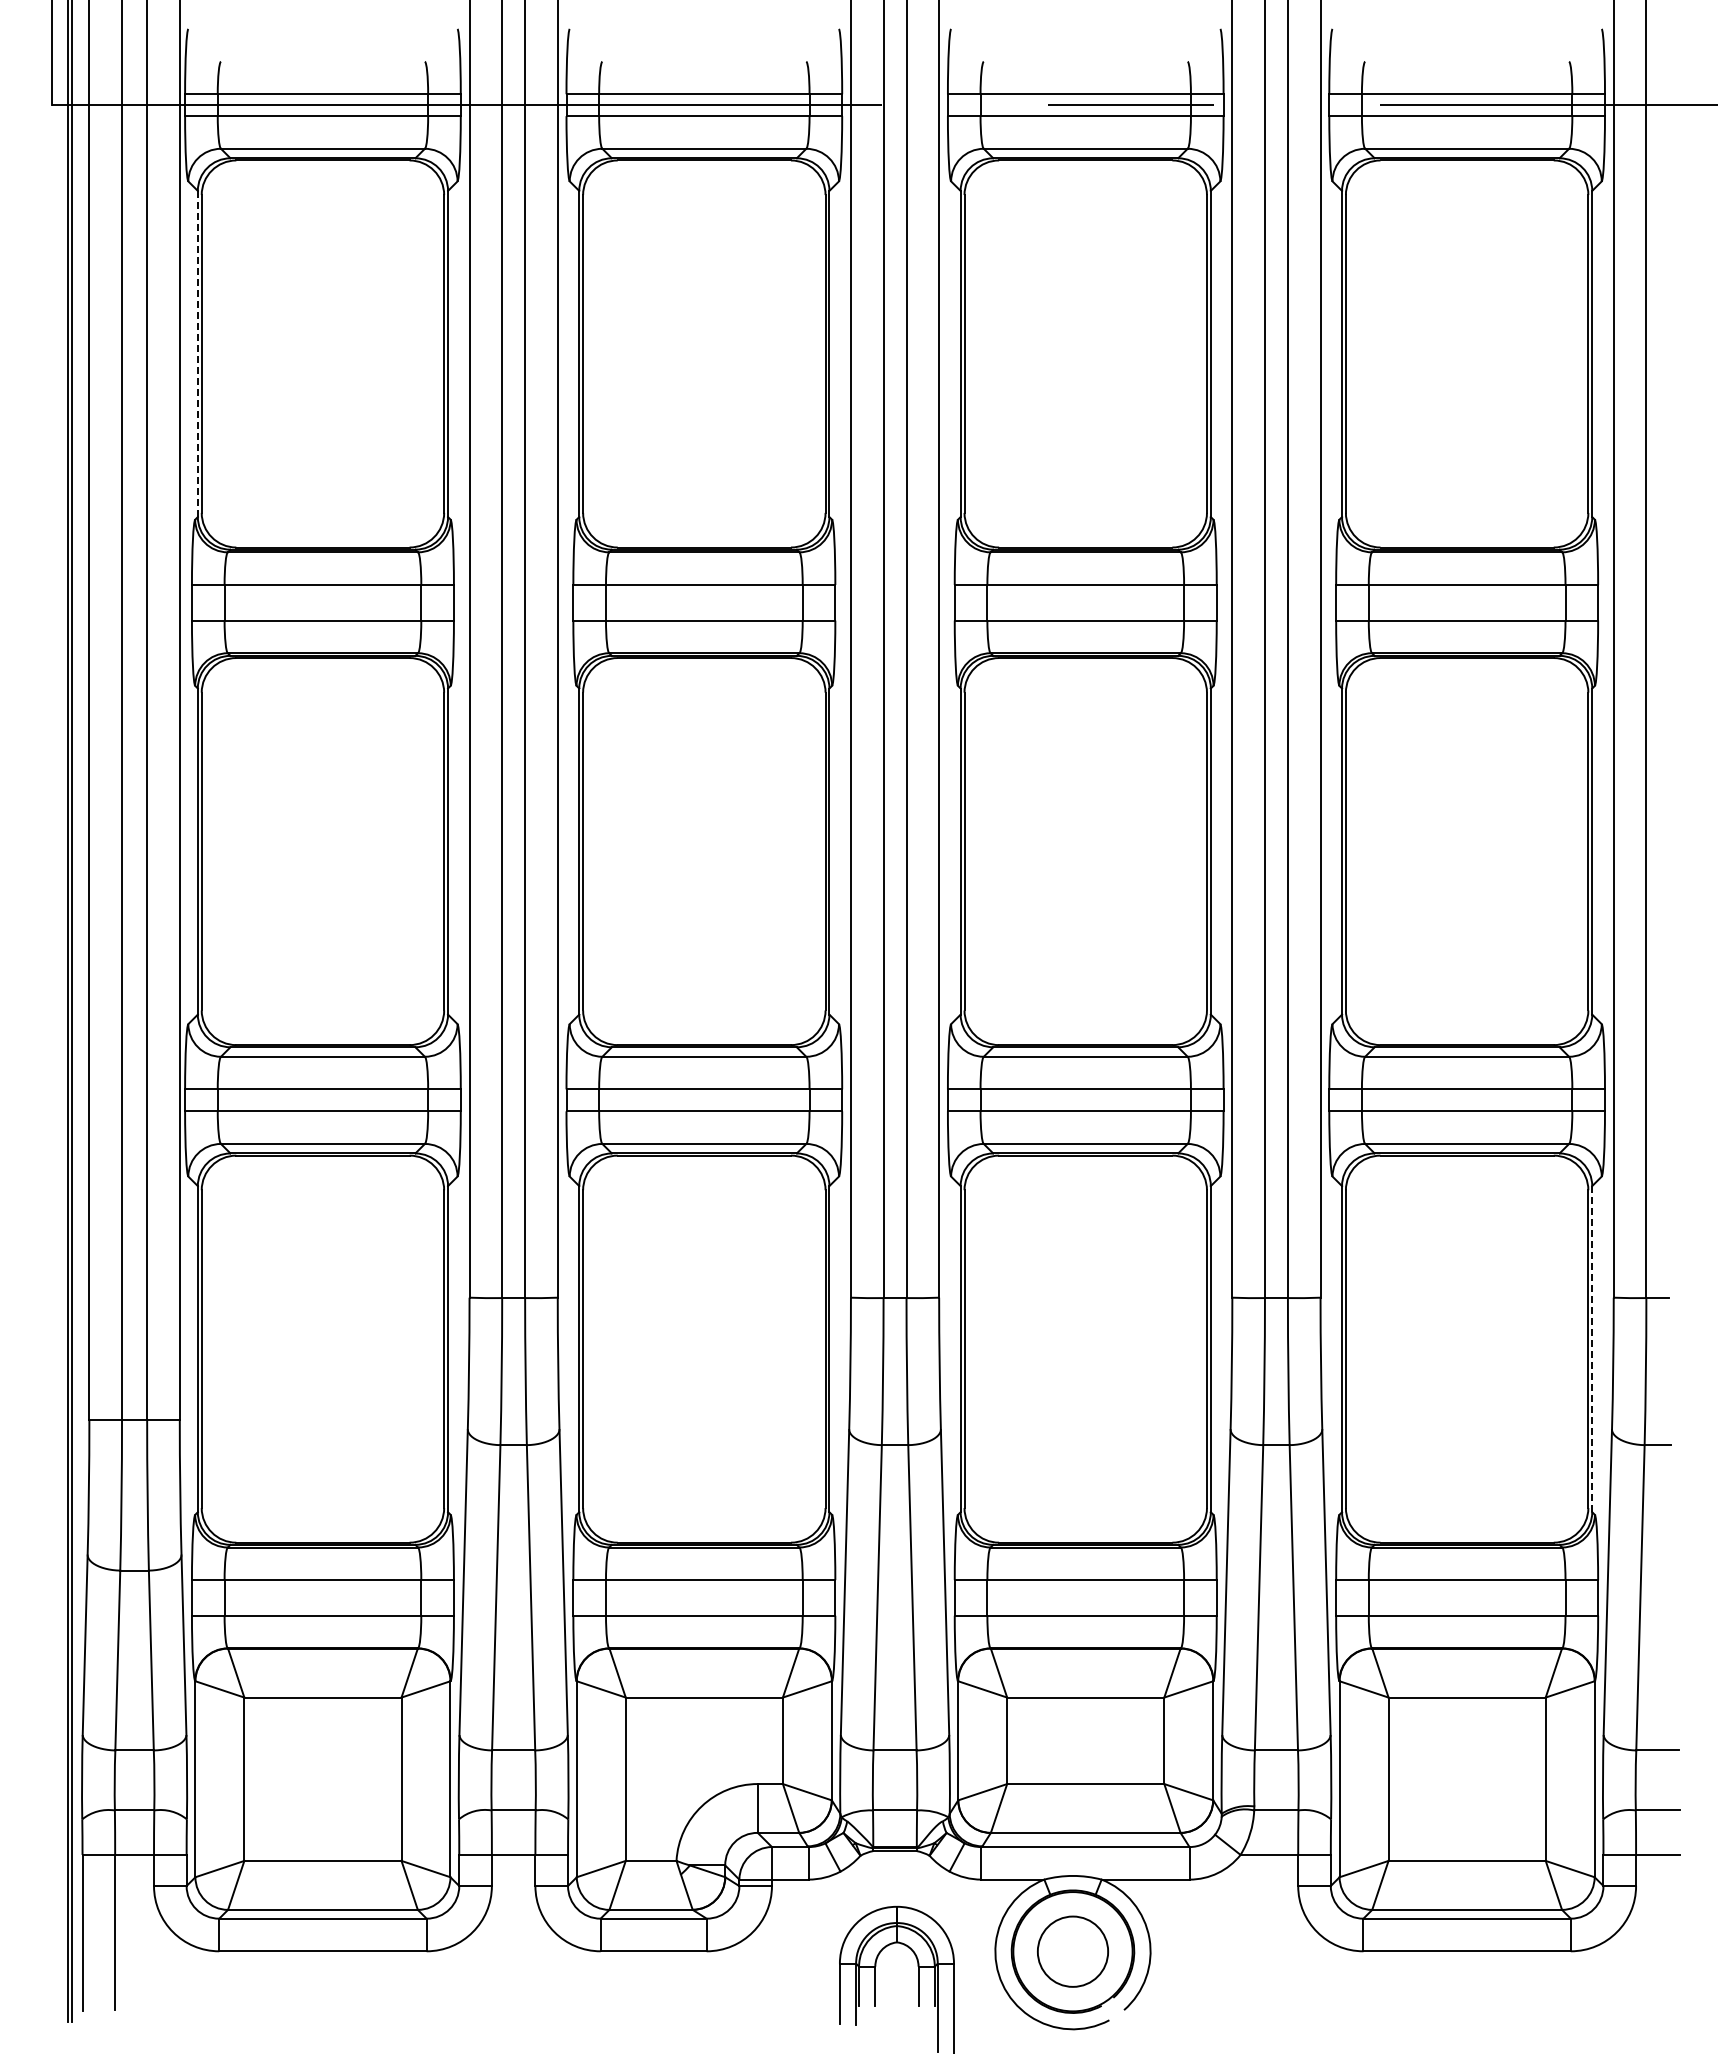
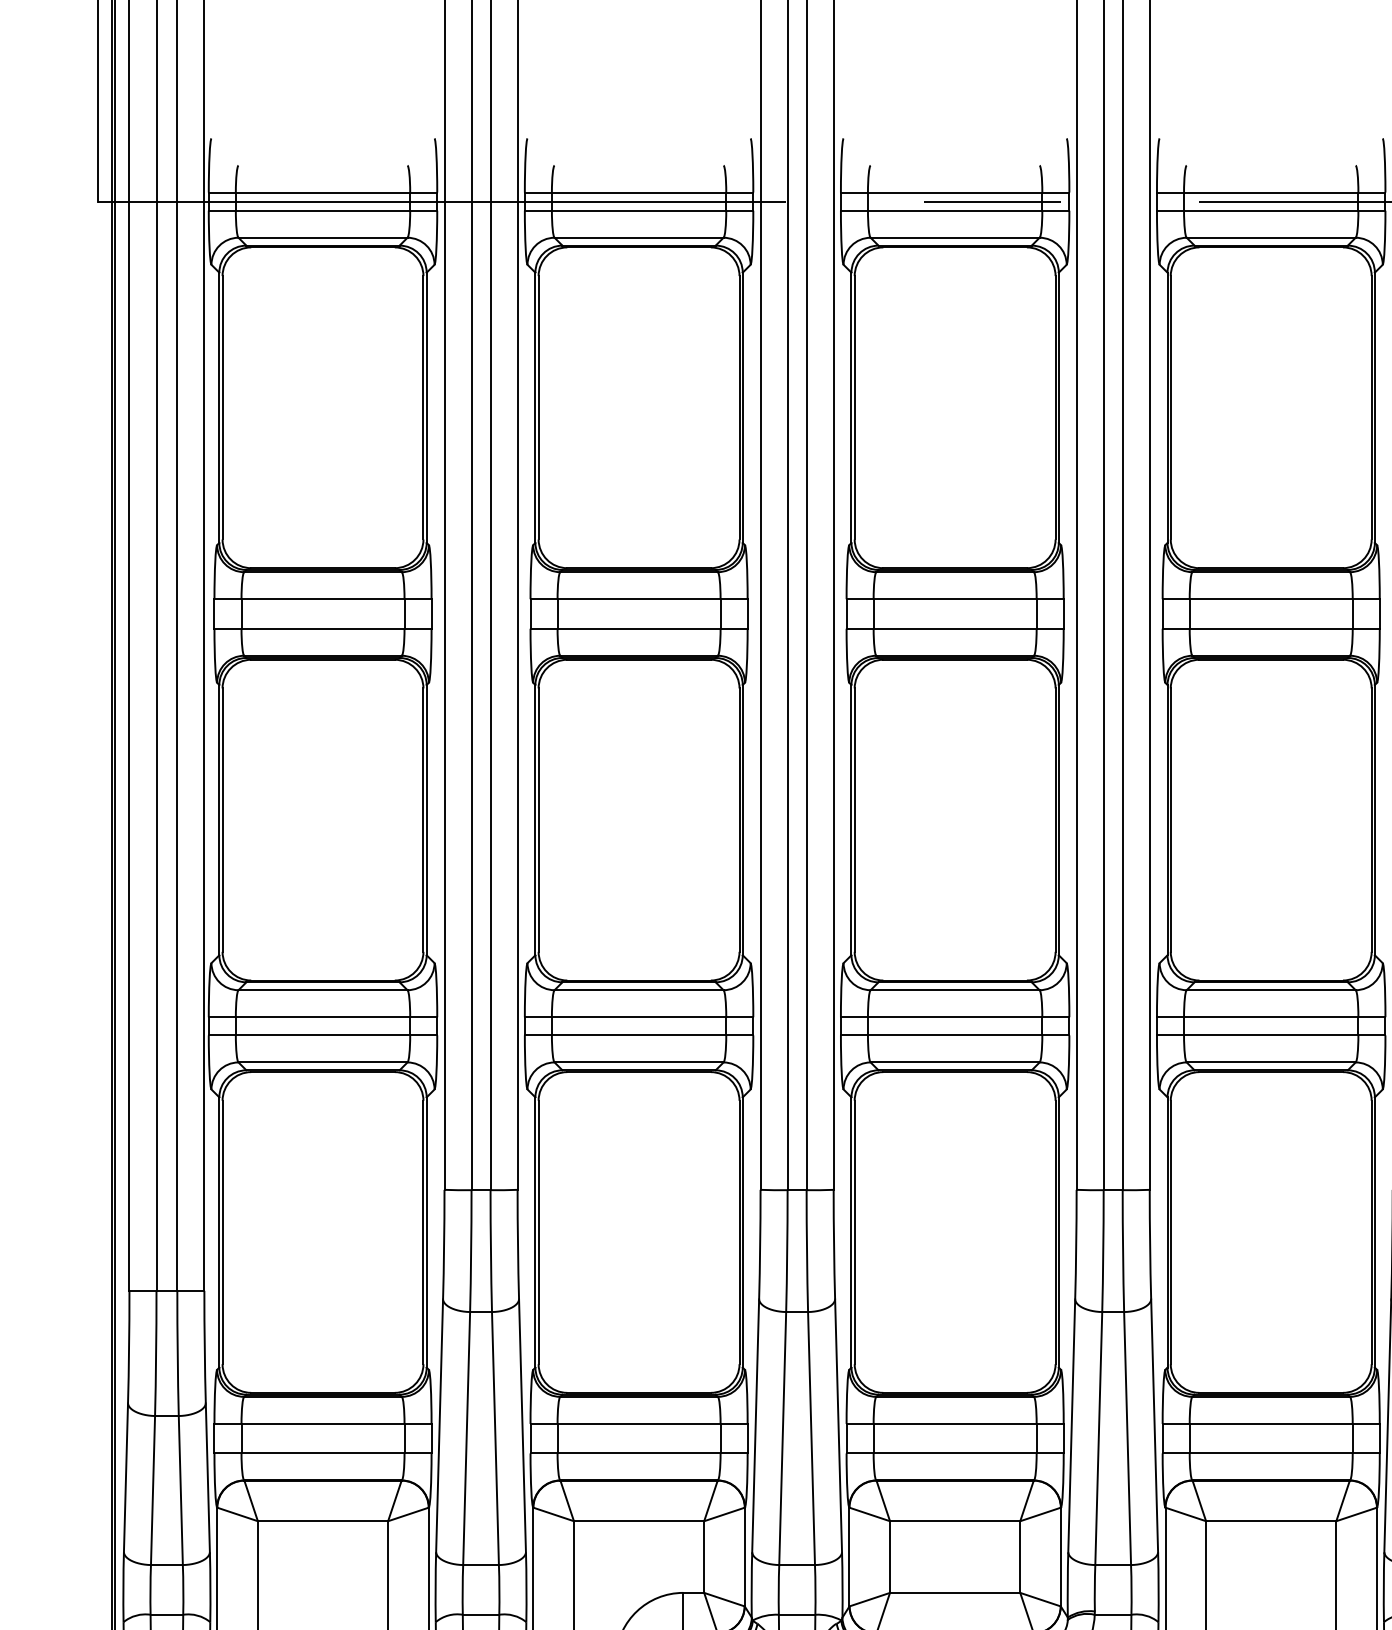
line: (197, 353) -> (219, 407), dashed -> solid
line: (1592, 1348) -> (1375, 1231), dashed -> solid

